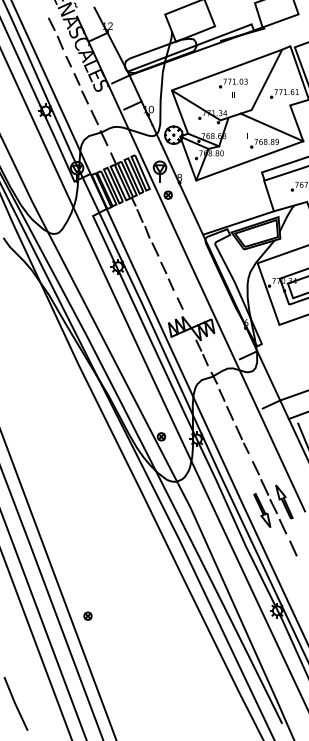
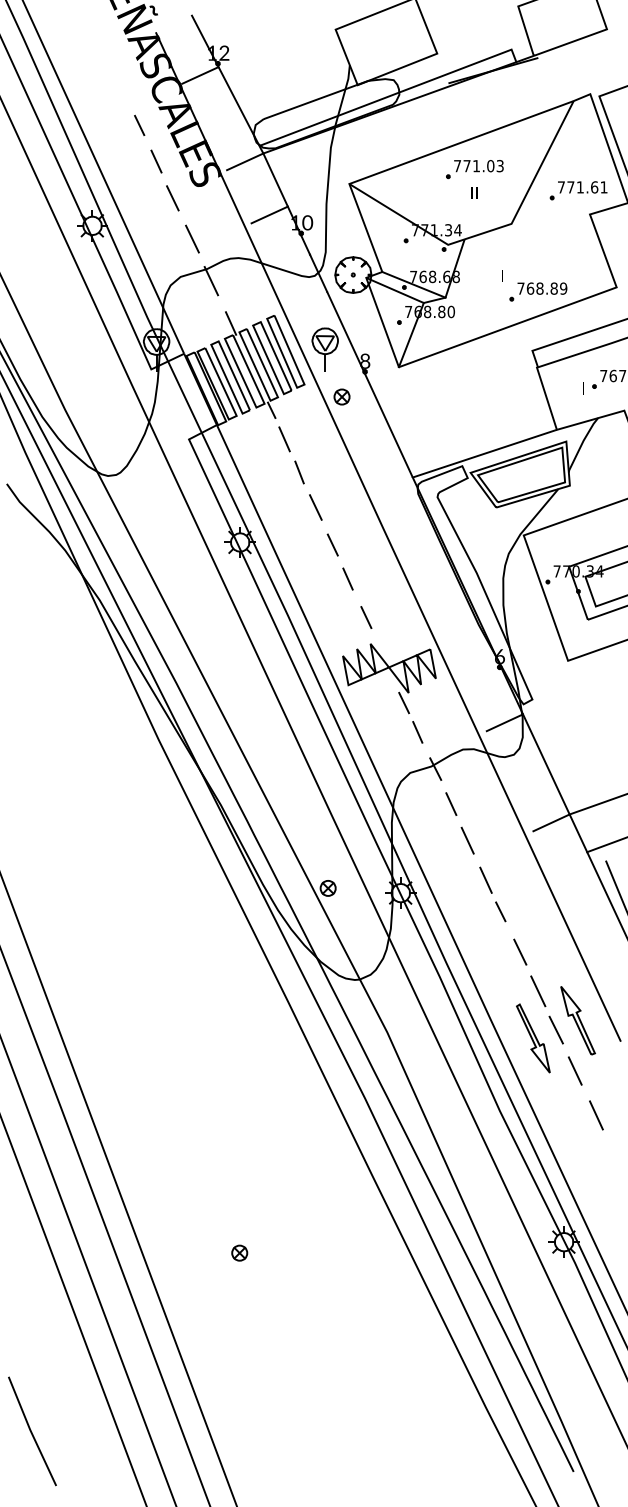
part: (55, 33) -> (112, 68), removed
line: (271, 127) -> (551, 259), removed
part: (87, 615) -> (238, 1251), moved

